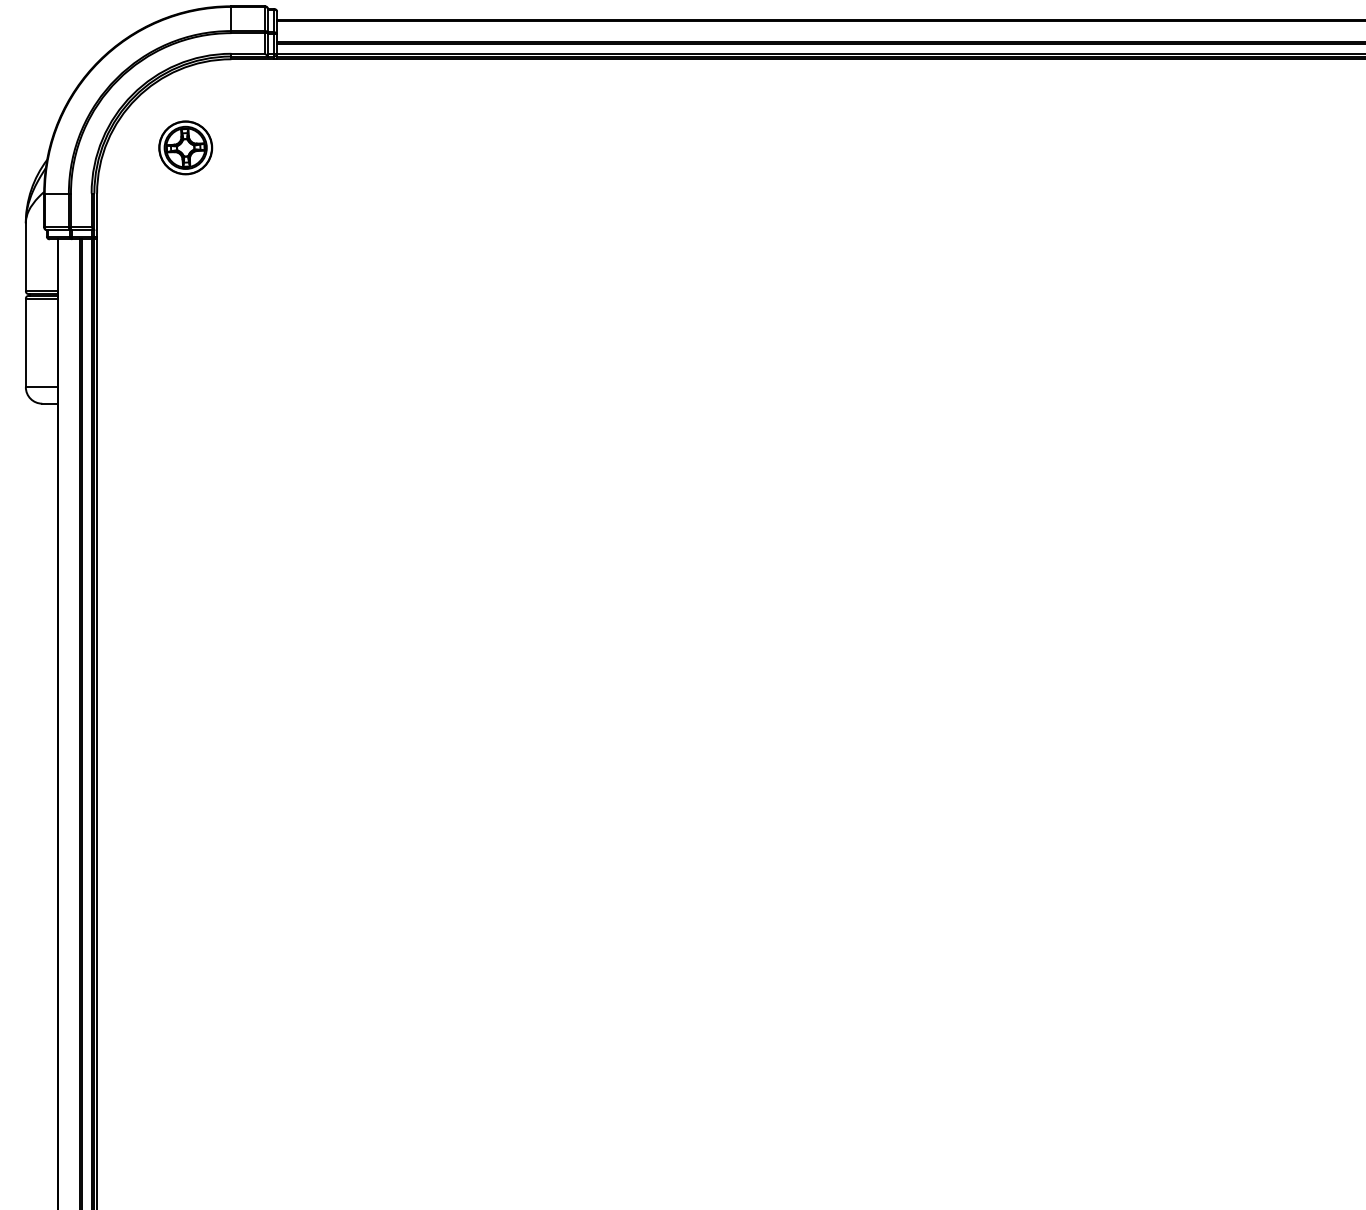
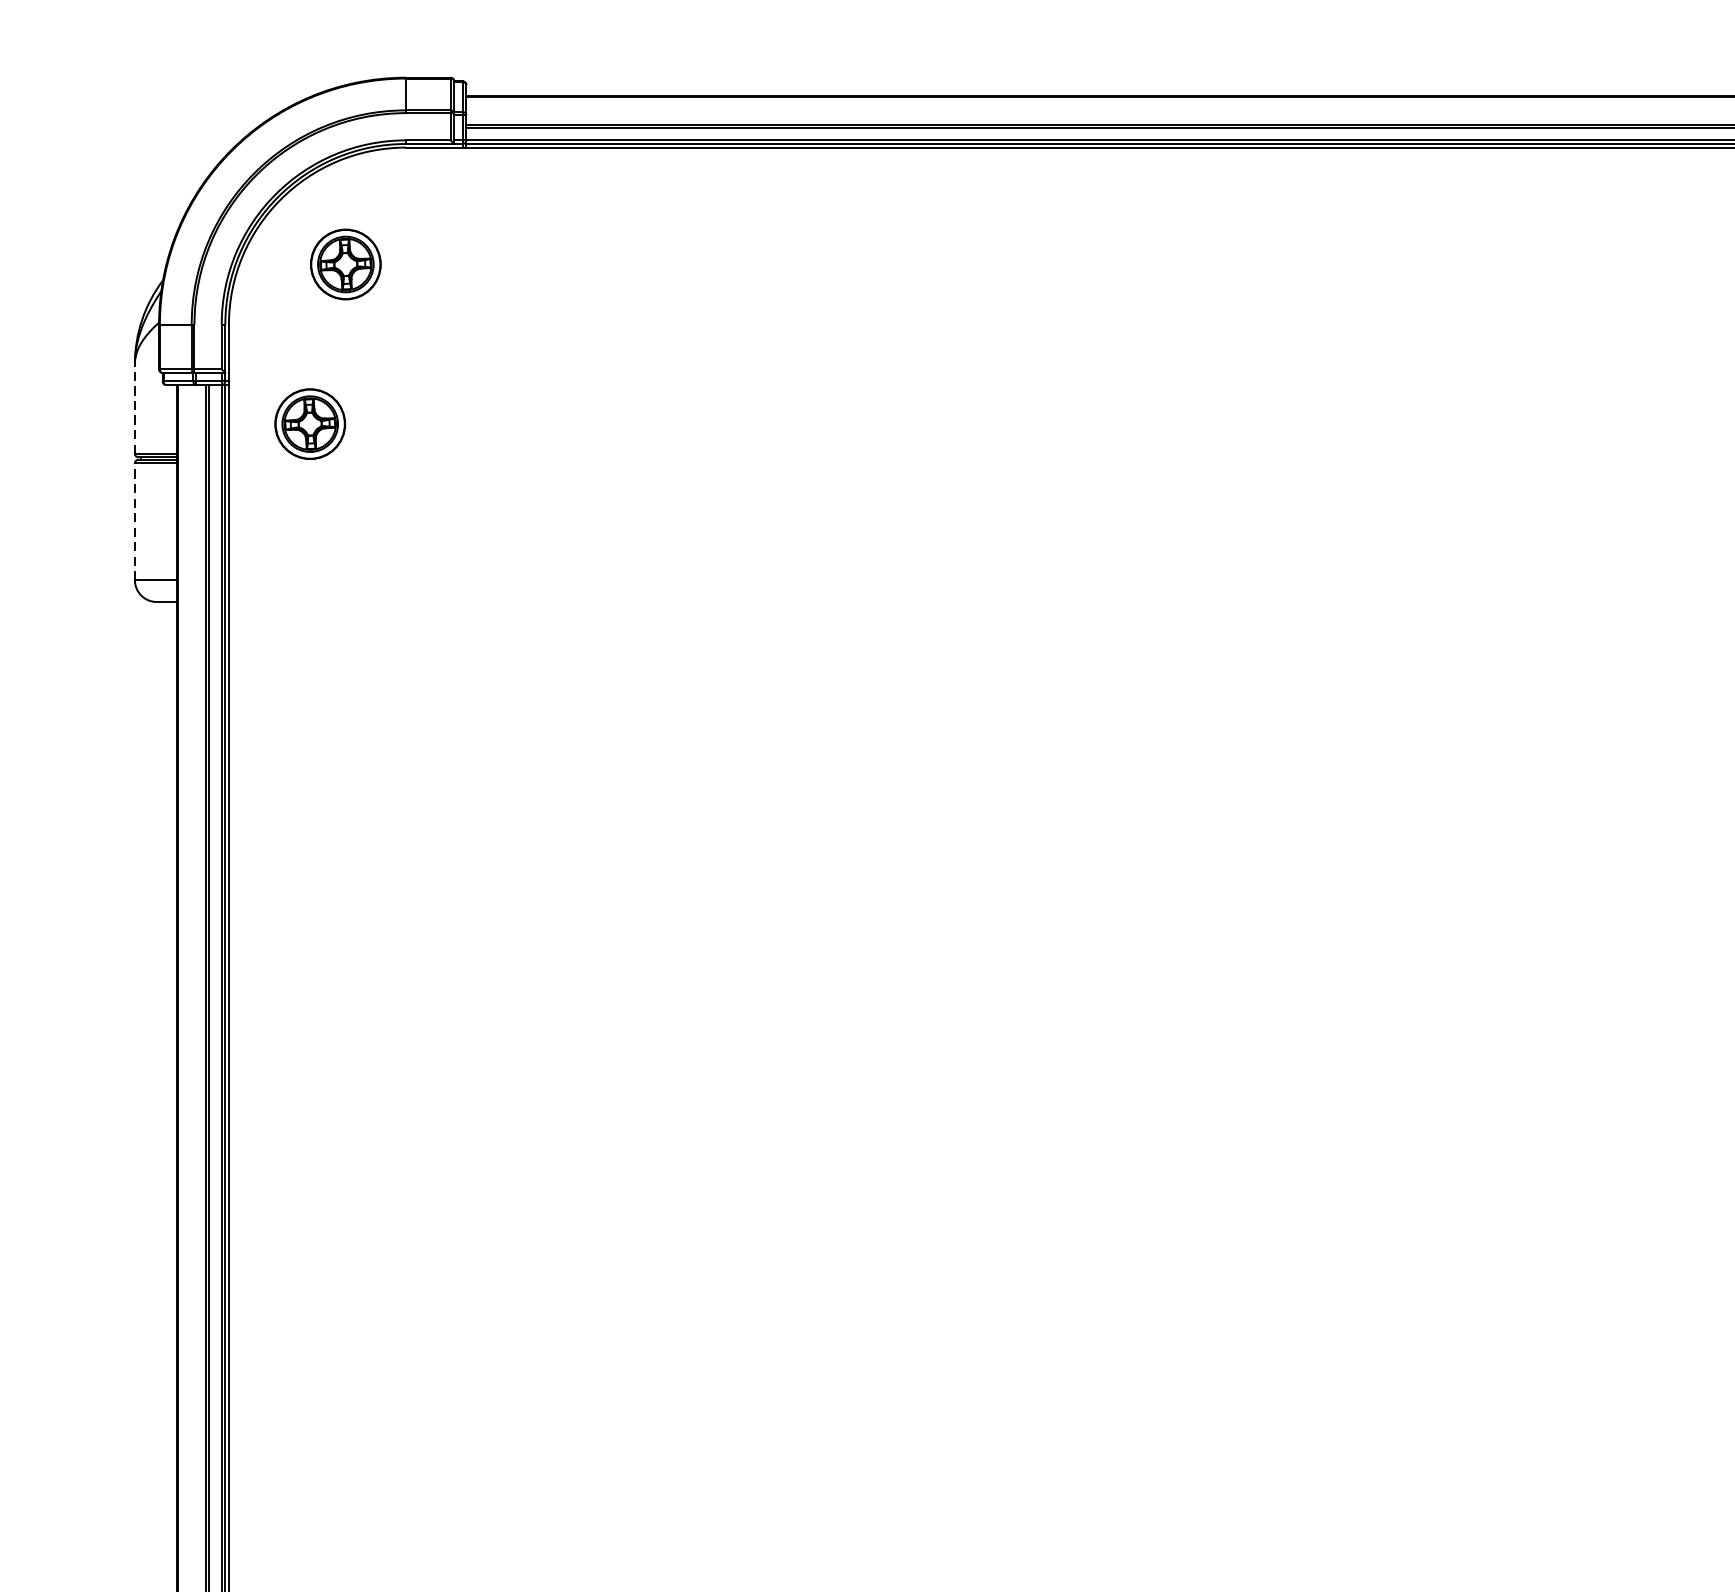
line: (25, 256) -> (134, 407), solid -> dashed
part: (158, 268) -> (309, 423), added
line: (25, 342) -> (134, 521), solid -> dashed

